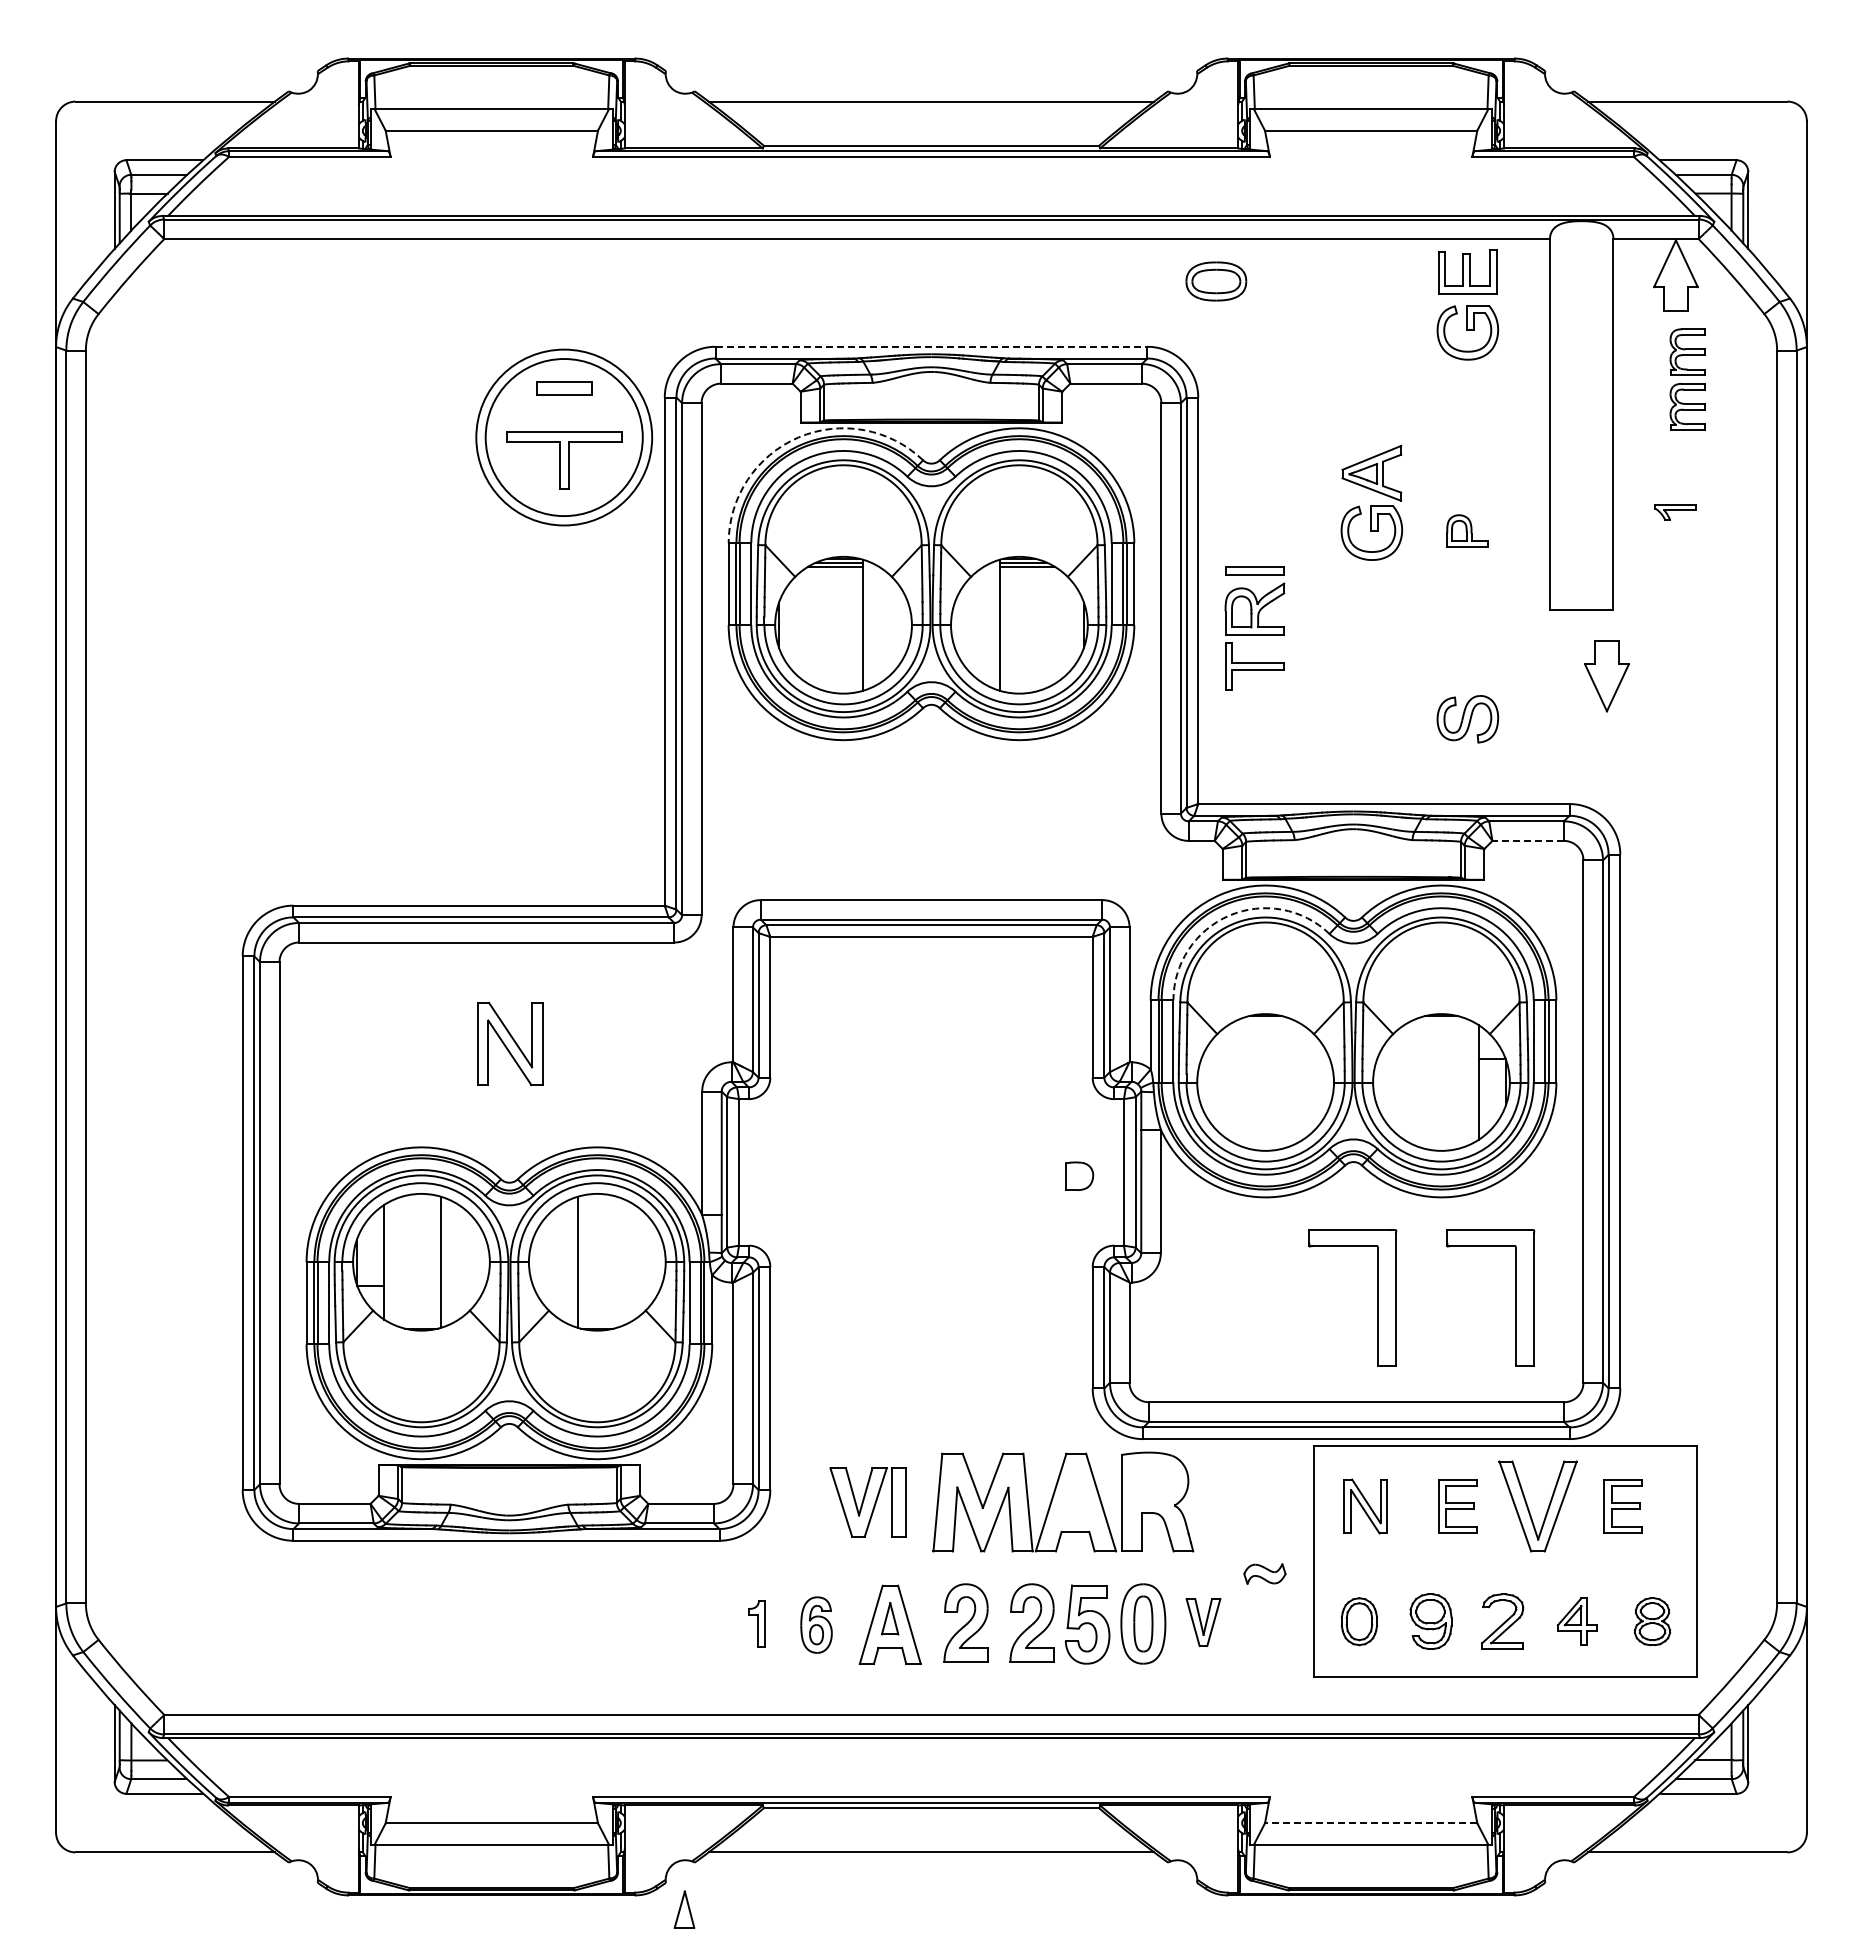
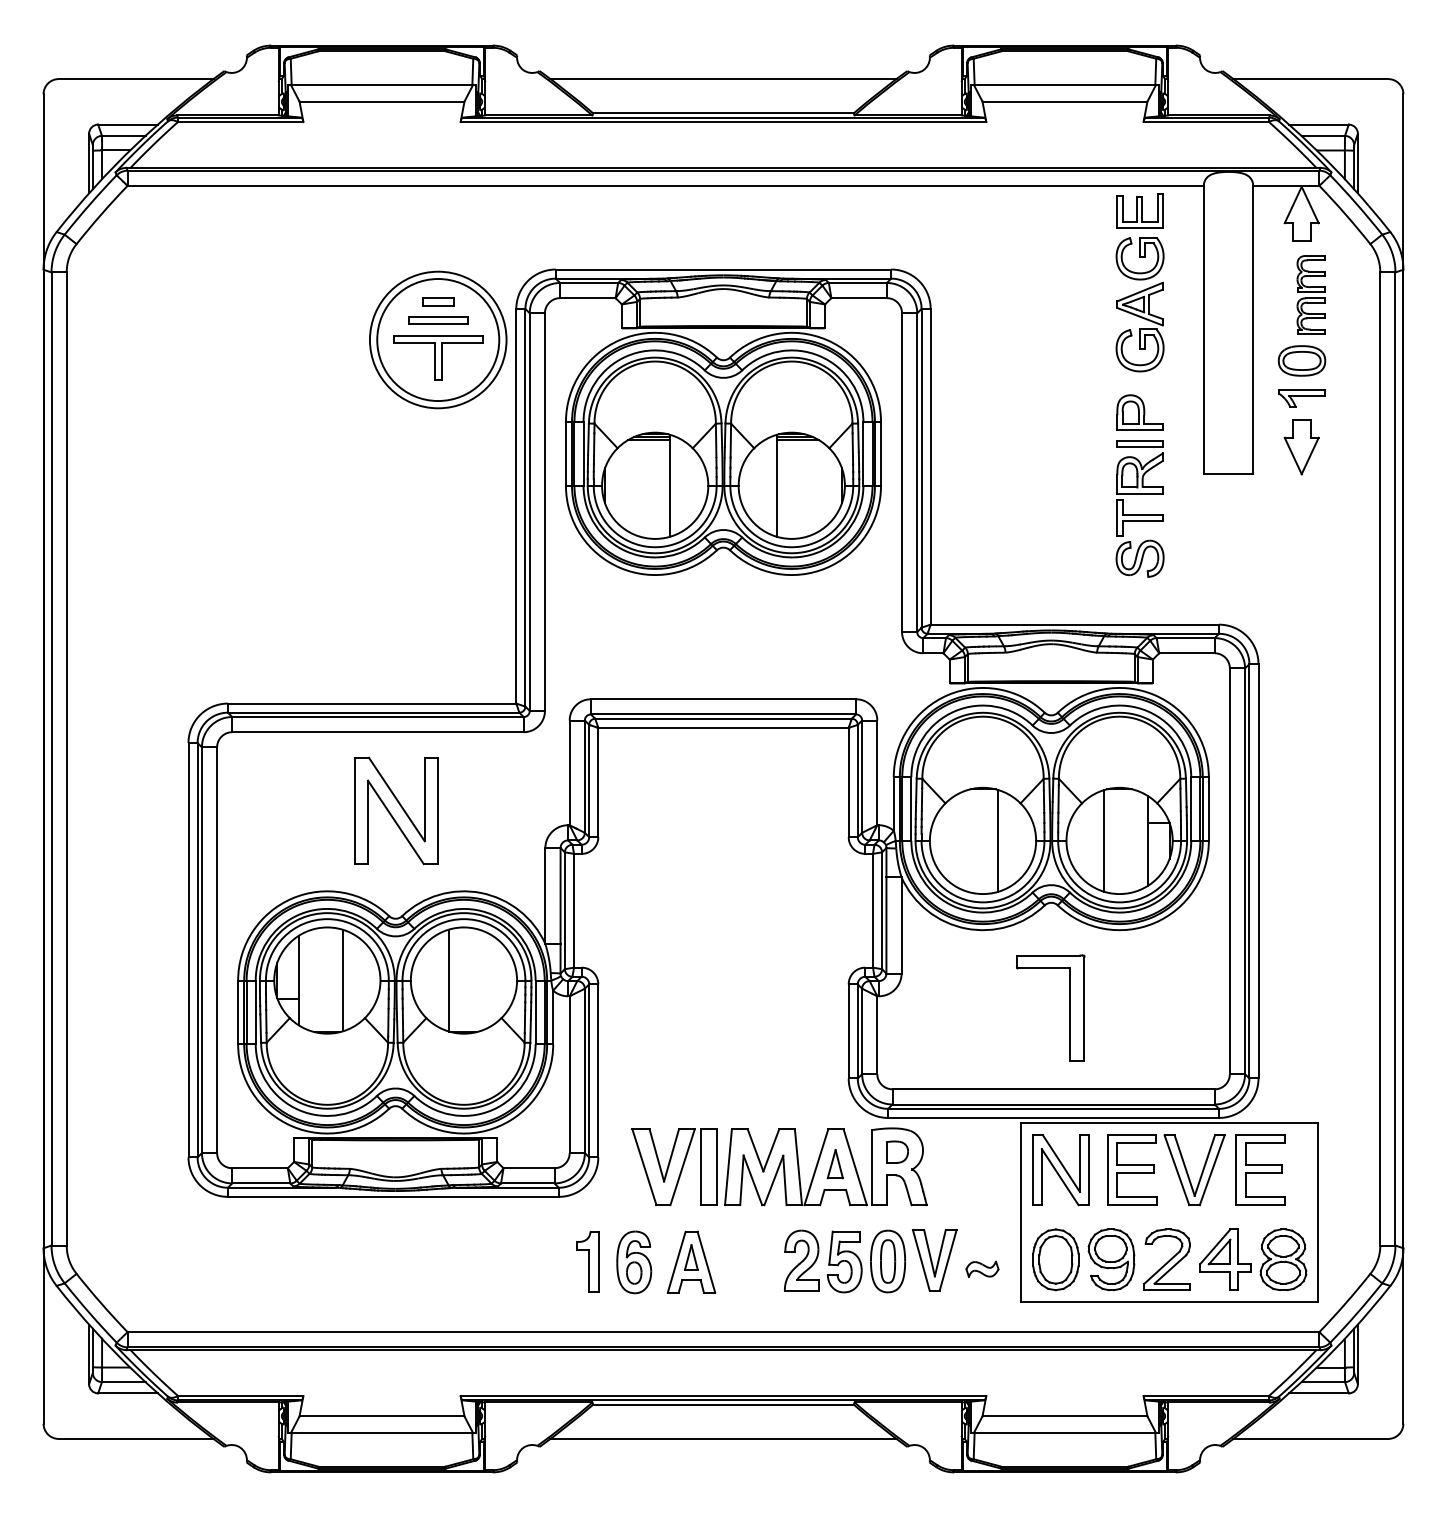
part: (1216, 281) -> (1302, 360), moved
line: (931, 346) -> (723, 269), dashed -> solid
part: (564, 388) -> (438, 301), size x0.71
part: (564, 412) -> (438, 320), added
arc: (798, 437) -> (620, 339), dashed -> solid
part: (1371, 502) -> (1139, 326), moved
part: (1675, 512) -> (1301, 398), size x1.43
part: (1467, 530) -> (1139, 412), size x1.43
part: (1254, 628) -> (1139, 488), moved
part: (1606, 676) -> (1301, 447), moved
line: (1528, 840) -> (1187, 652), dashed -> solid
arc: (1229, 915) -> (954, 711), dashed -> solid
part: (509, 1043) -> (395, 810), size x1.67
line: (1285, 1082) -> (998, 840), added
line: (1421, 1082) -> (1104, 840), added
part: (1079, 1175) -> (897, 1151), moved
part: (1515, 1297) -> (1177, 1007), removed
part: (868, 1502) -> (674, 1167), size x1.43
part: (1365, 1506) -> (1060, 1170), size x1.67
part: (1457, 1506) -> (1132, 1170), size x1.67
part: (1622, 1506) -> (1260, 1170), size x1.67
part: (1264, 1573) -> (982, 1268), moved
part: (1359, 1621) -> (1055, 1259), size x1.67
part: (1430, 1621) -> (1111, 1259), size x1.43
part: (1502, 1621) -> (1166, 1259), size x1.43
part: (1577, 1621) -> (1225, 1259), size x1.67
part: (1652, 1621) -> (1283, 1259), size x1.67
part: (965, 1622) -> (749, 1260), removed
part: (1203, 1622) -> (934, 1260), size x1.67
part: (756, 1623) -> (587, 1261), size x1.67
part: (816, 1624) -> (634, 1261), size x1.43
line: (1370, 1823) -> (1064, 1416), dashed -> solid
part: (684, 1909) -> (835, 1164), moved

